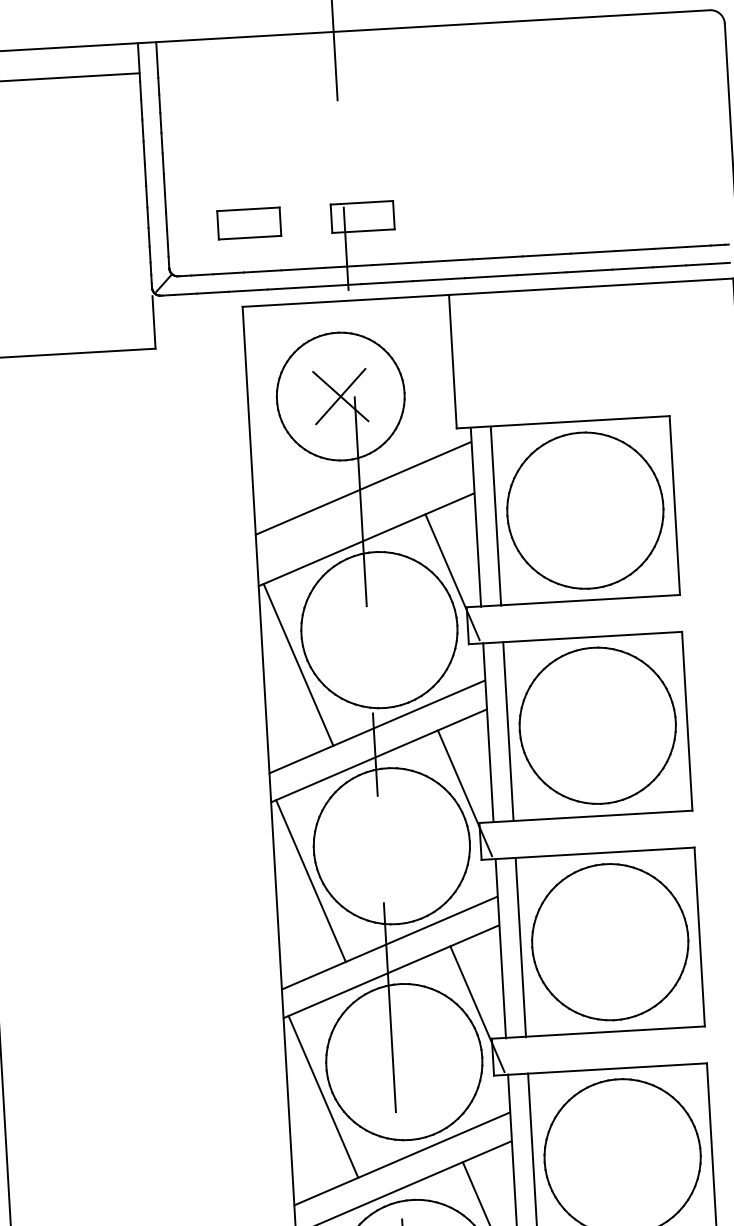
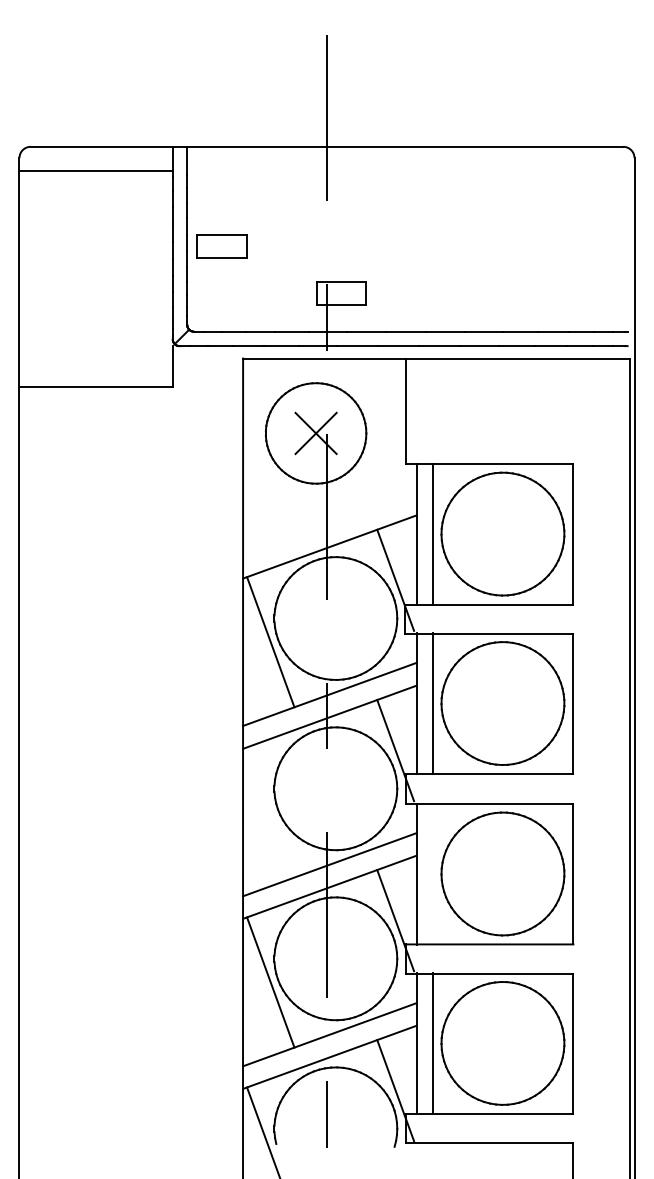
part: (248, 223) -> (221, 246), moved
line: (363, 488) -> (329, 506), removed
line: (310, 881) -> (270, 812), removed
line: (520, 946) -> (432, 873), removed

